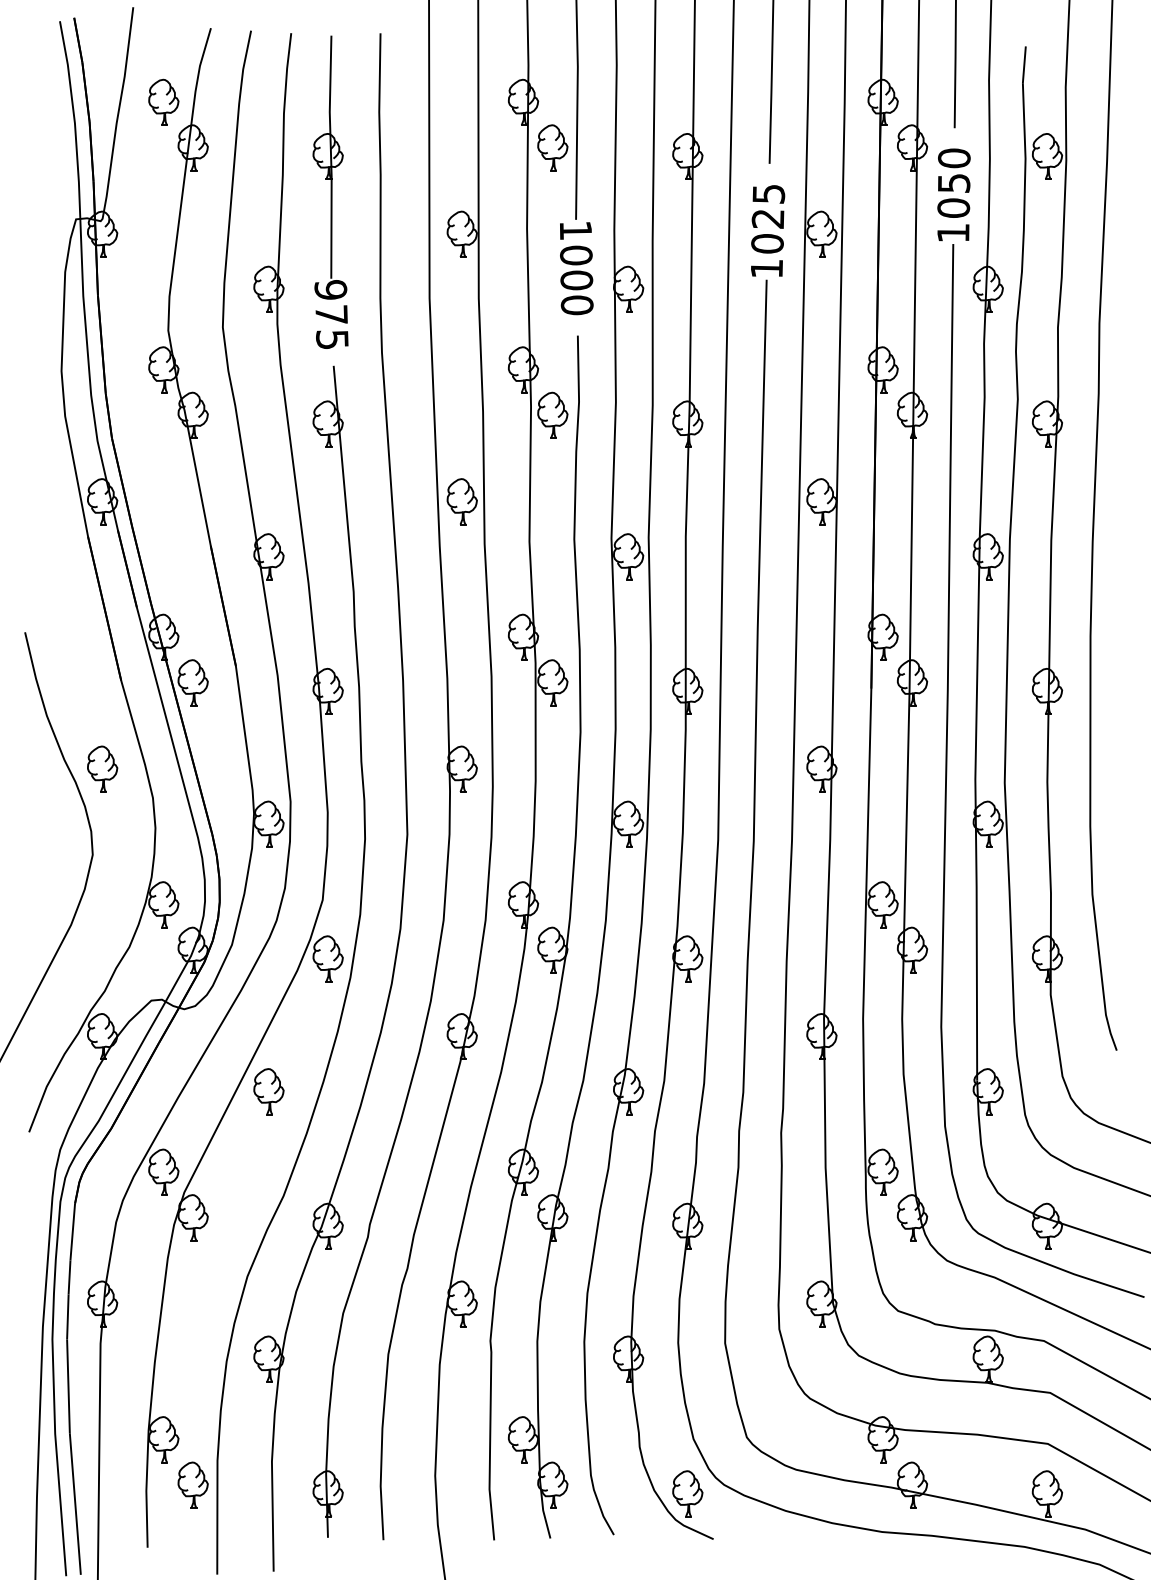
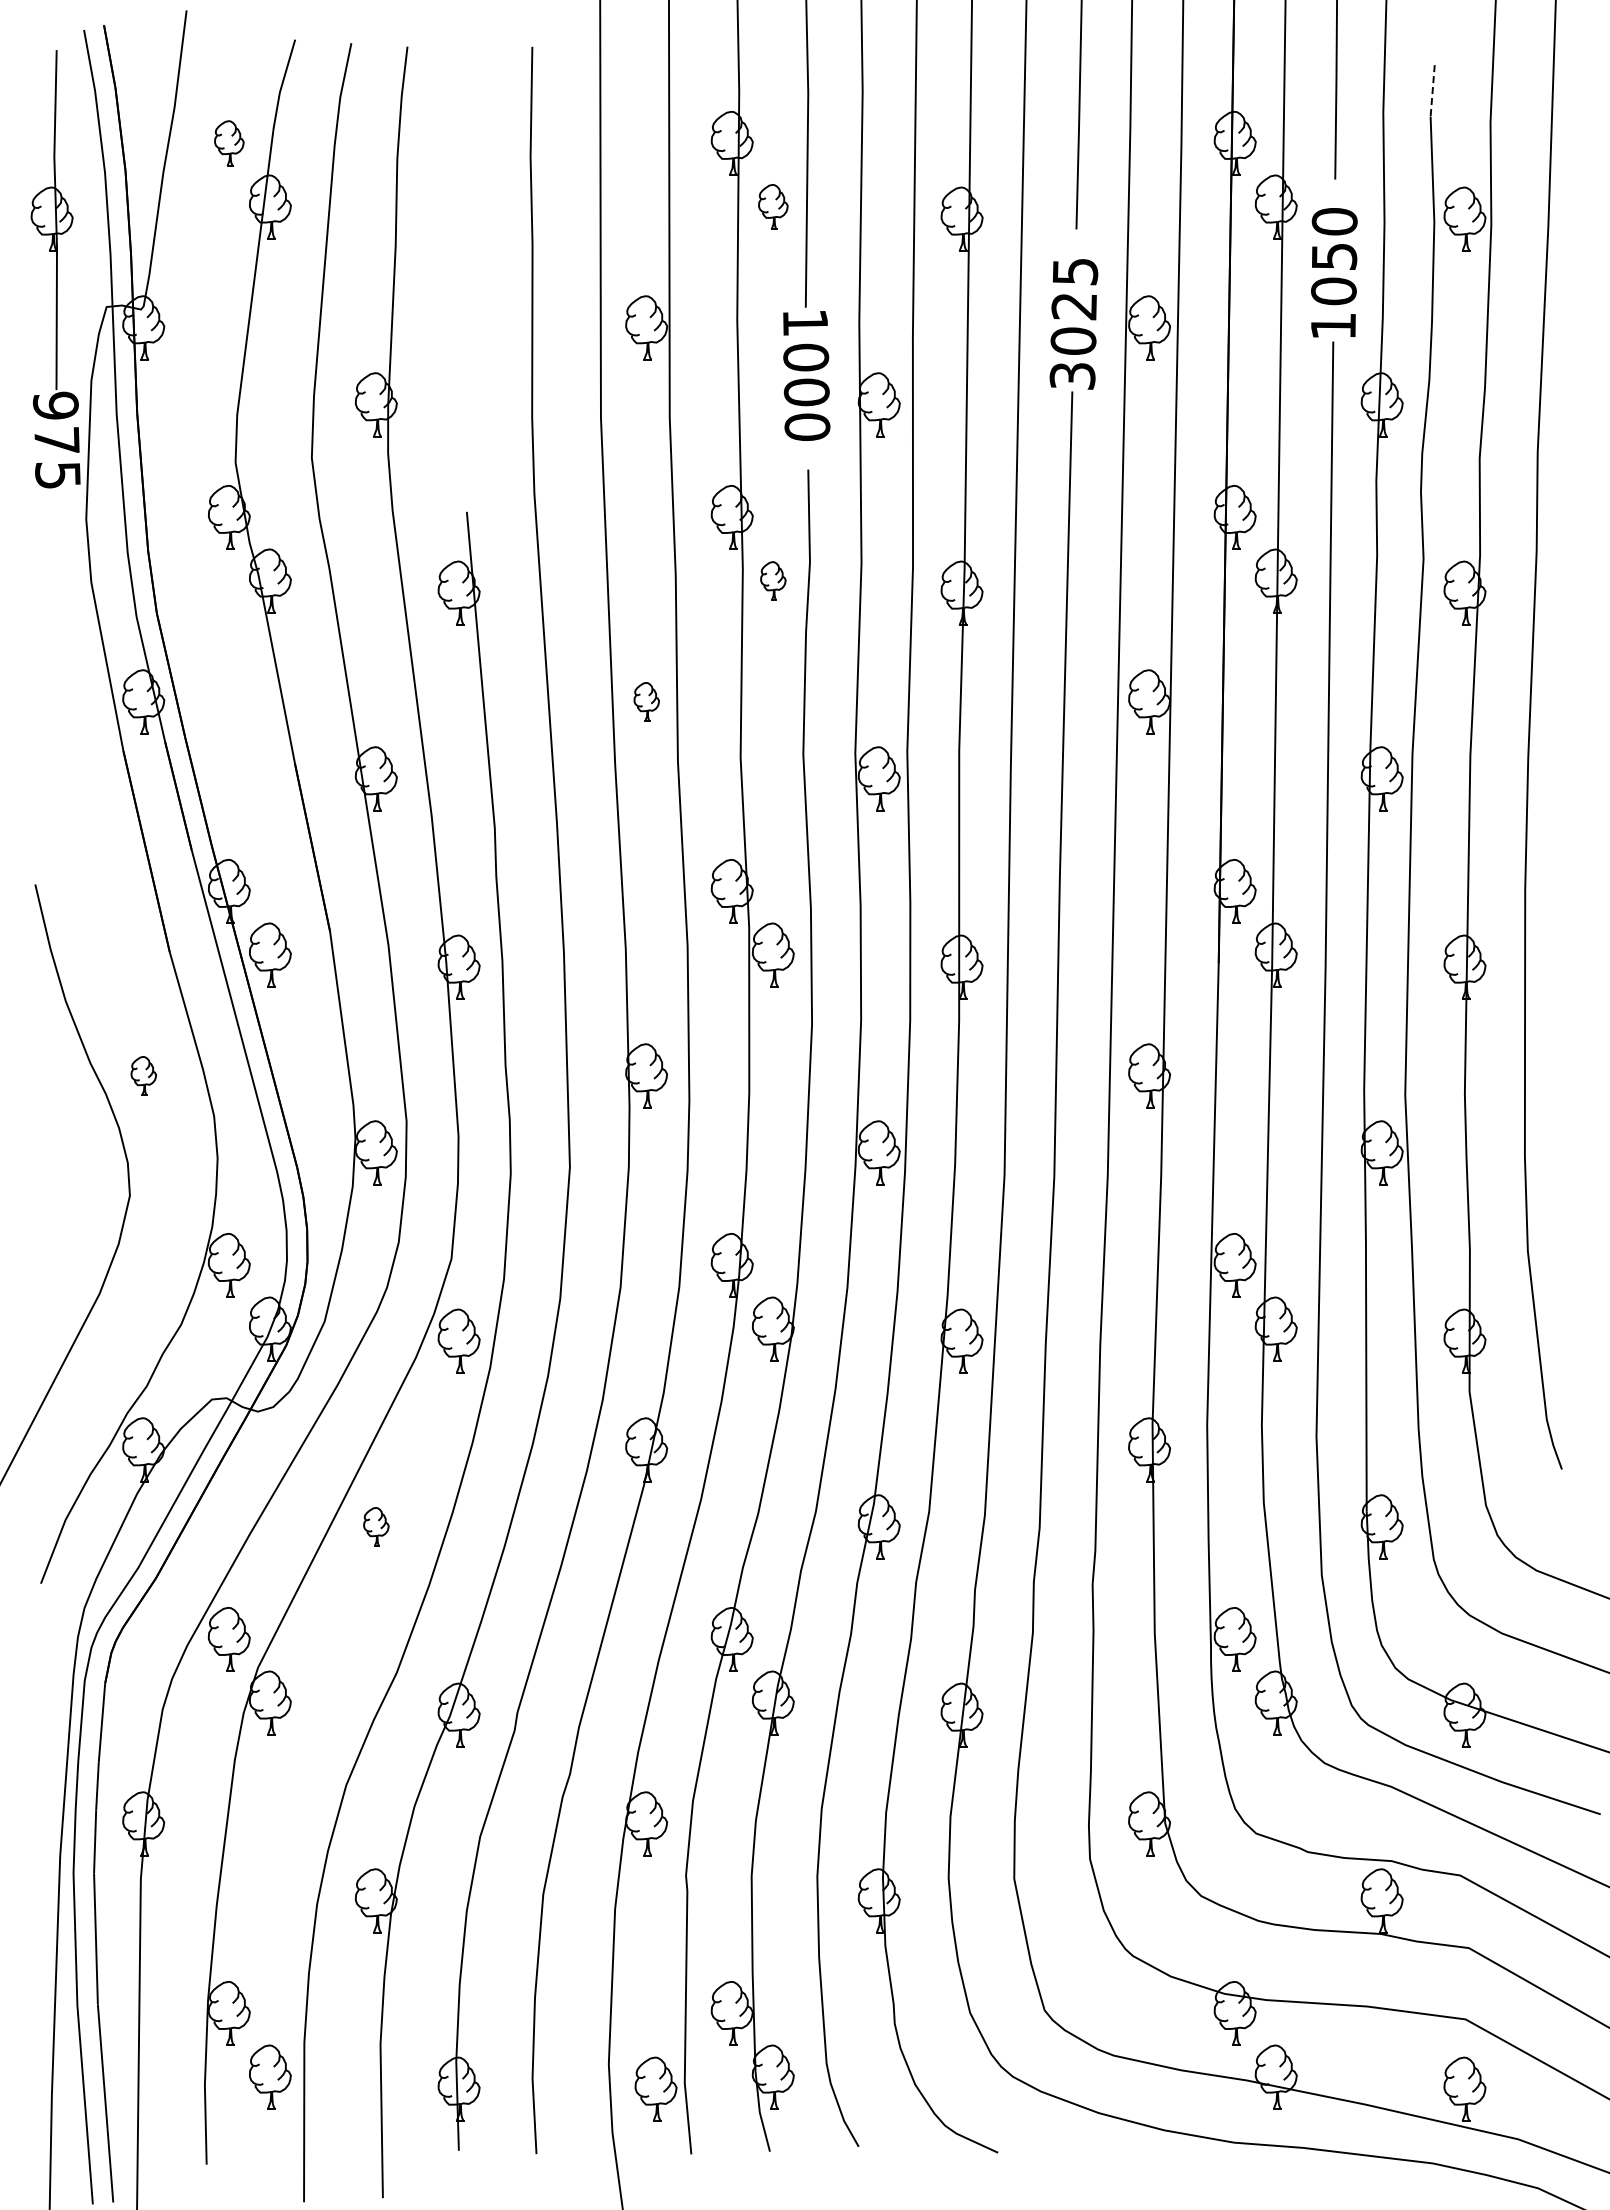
line: (1024, 64) -> (1432, 90), solid -> dashed
part: (163, 101) -> (229, 142), size x0.7
part: (552, 147) -> (773, 206), size x0.7
part: (330, 192) -> (55, 269), moved
text: (766, 269) -> (1072, 376), 1025 -> 3025
part: (552, 414) -> (773, 580), size x0.6
part: (462, 501) -> (646, 701), size x0.6
part: (102, 768) -> (143, 1075), size x0.6
part: (269, 1091) -> (376, 1526), size x0.6
part: (687, 1493) -> (655, 2088), moved

